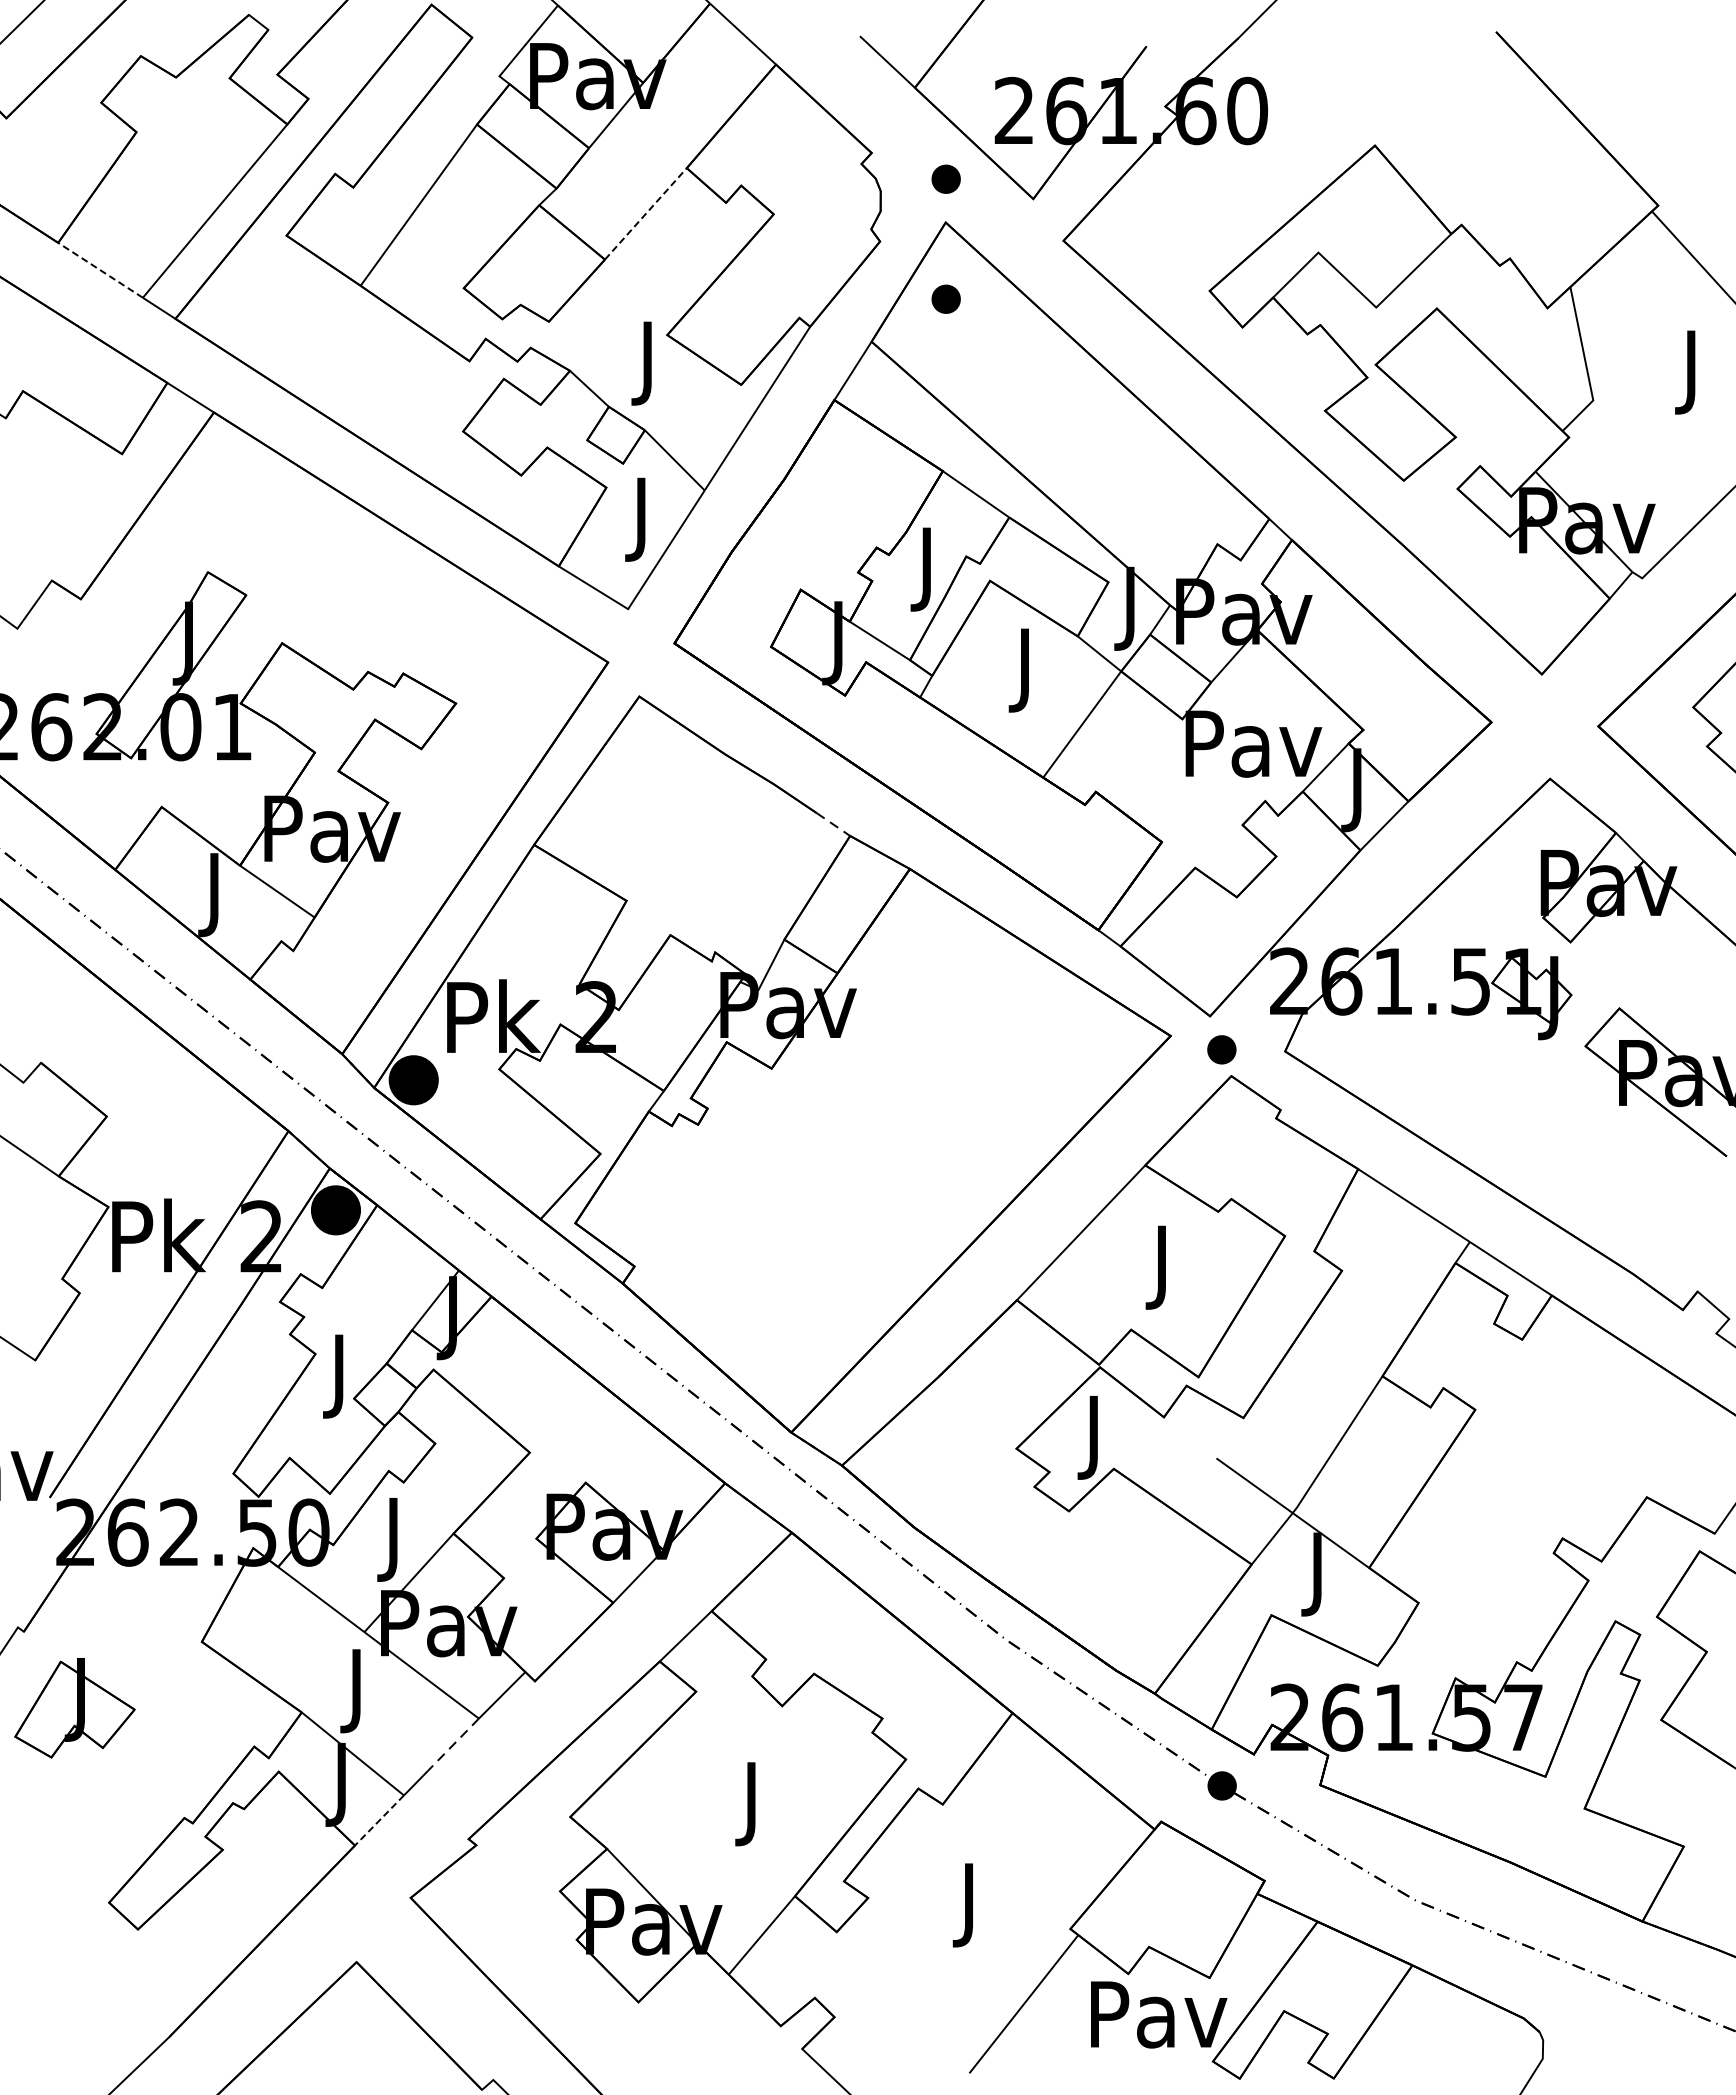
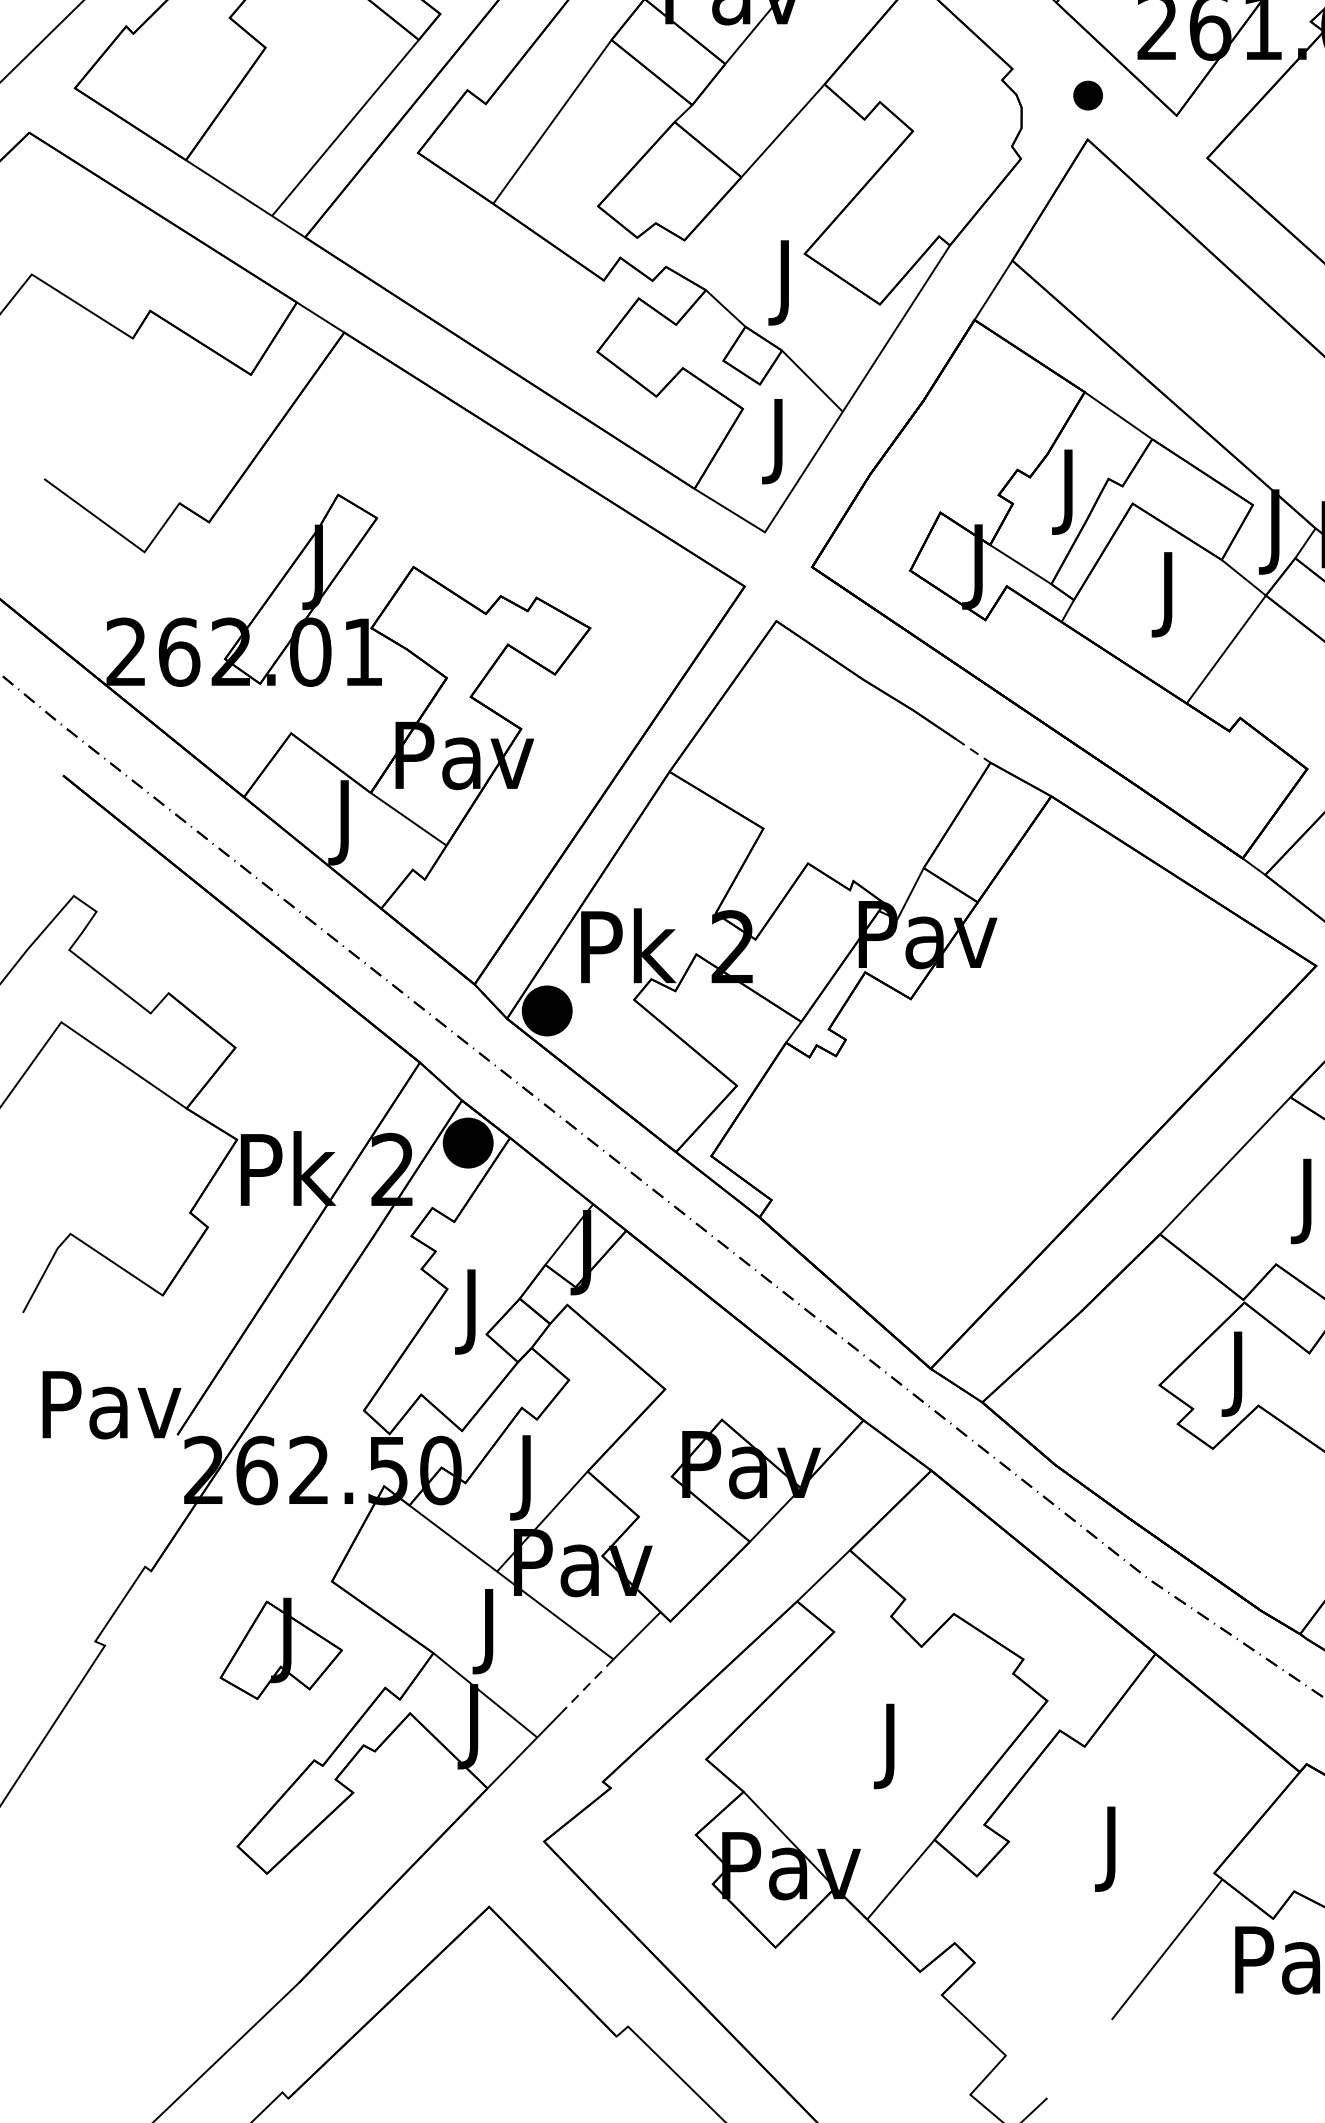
line: (646, 213) -> (783, 130), dashed -> solid
line: (100, 270) -> (228, 188), dashed -> solid
part: (945, 298) -> (1087, 216), removed
part: (74, 1708) -> (280, 1649), moved
line: (379, 1820) -> (512, 1762), dashed -> solid

